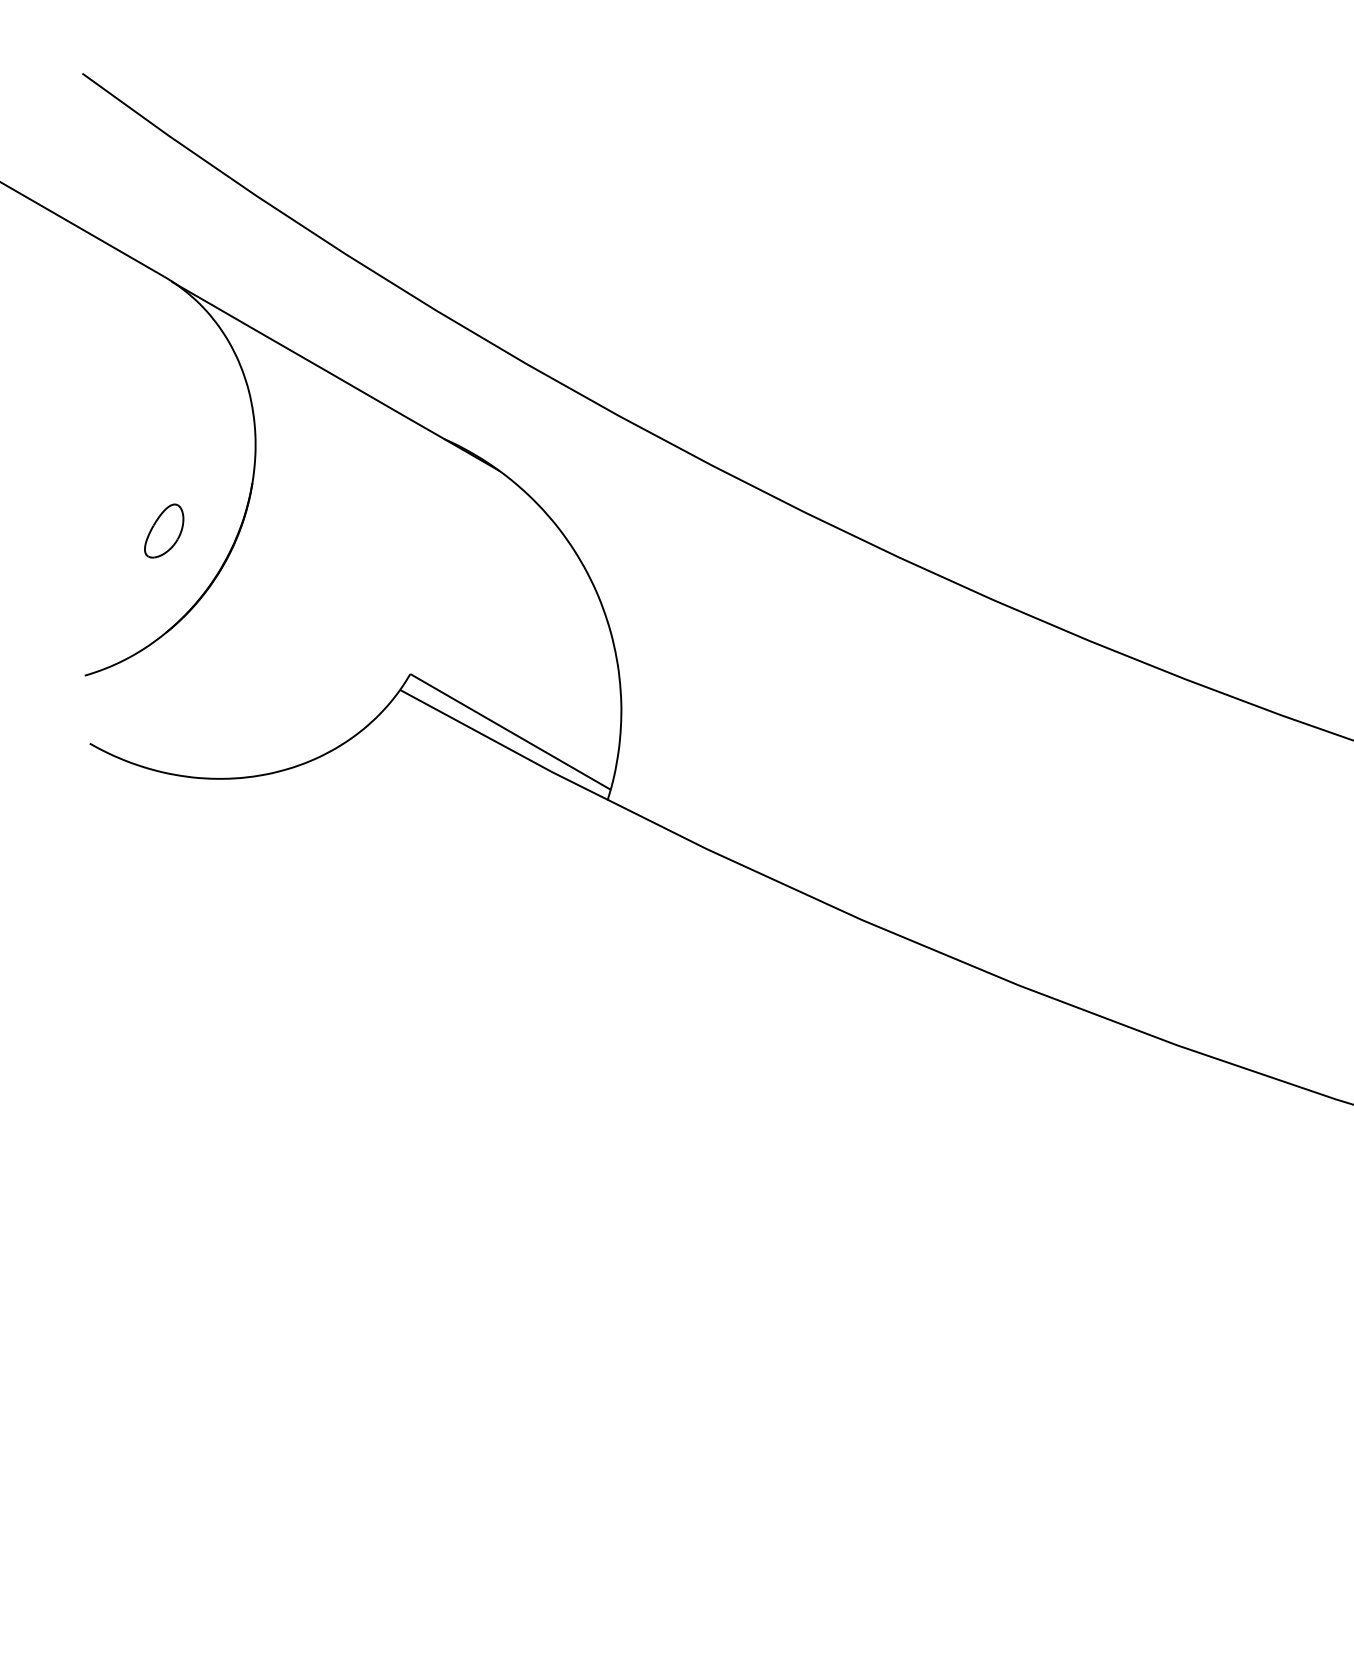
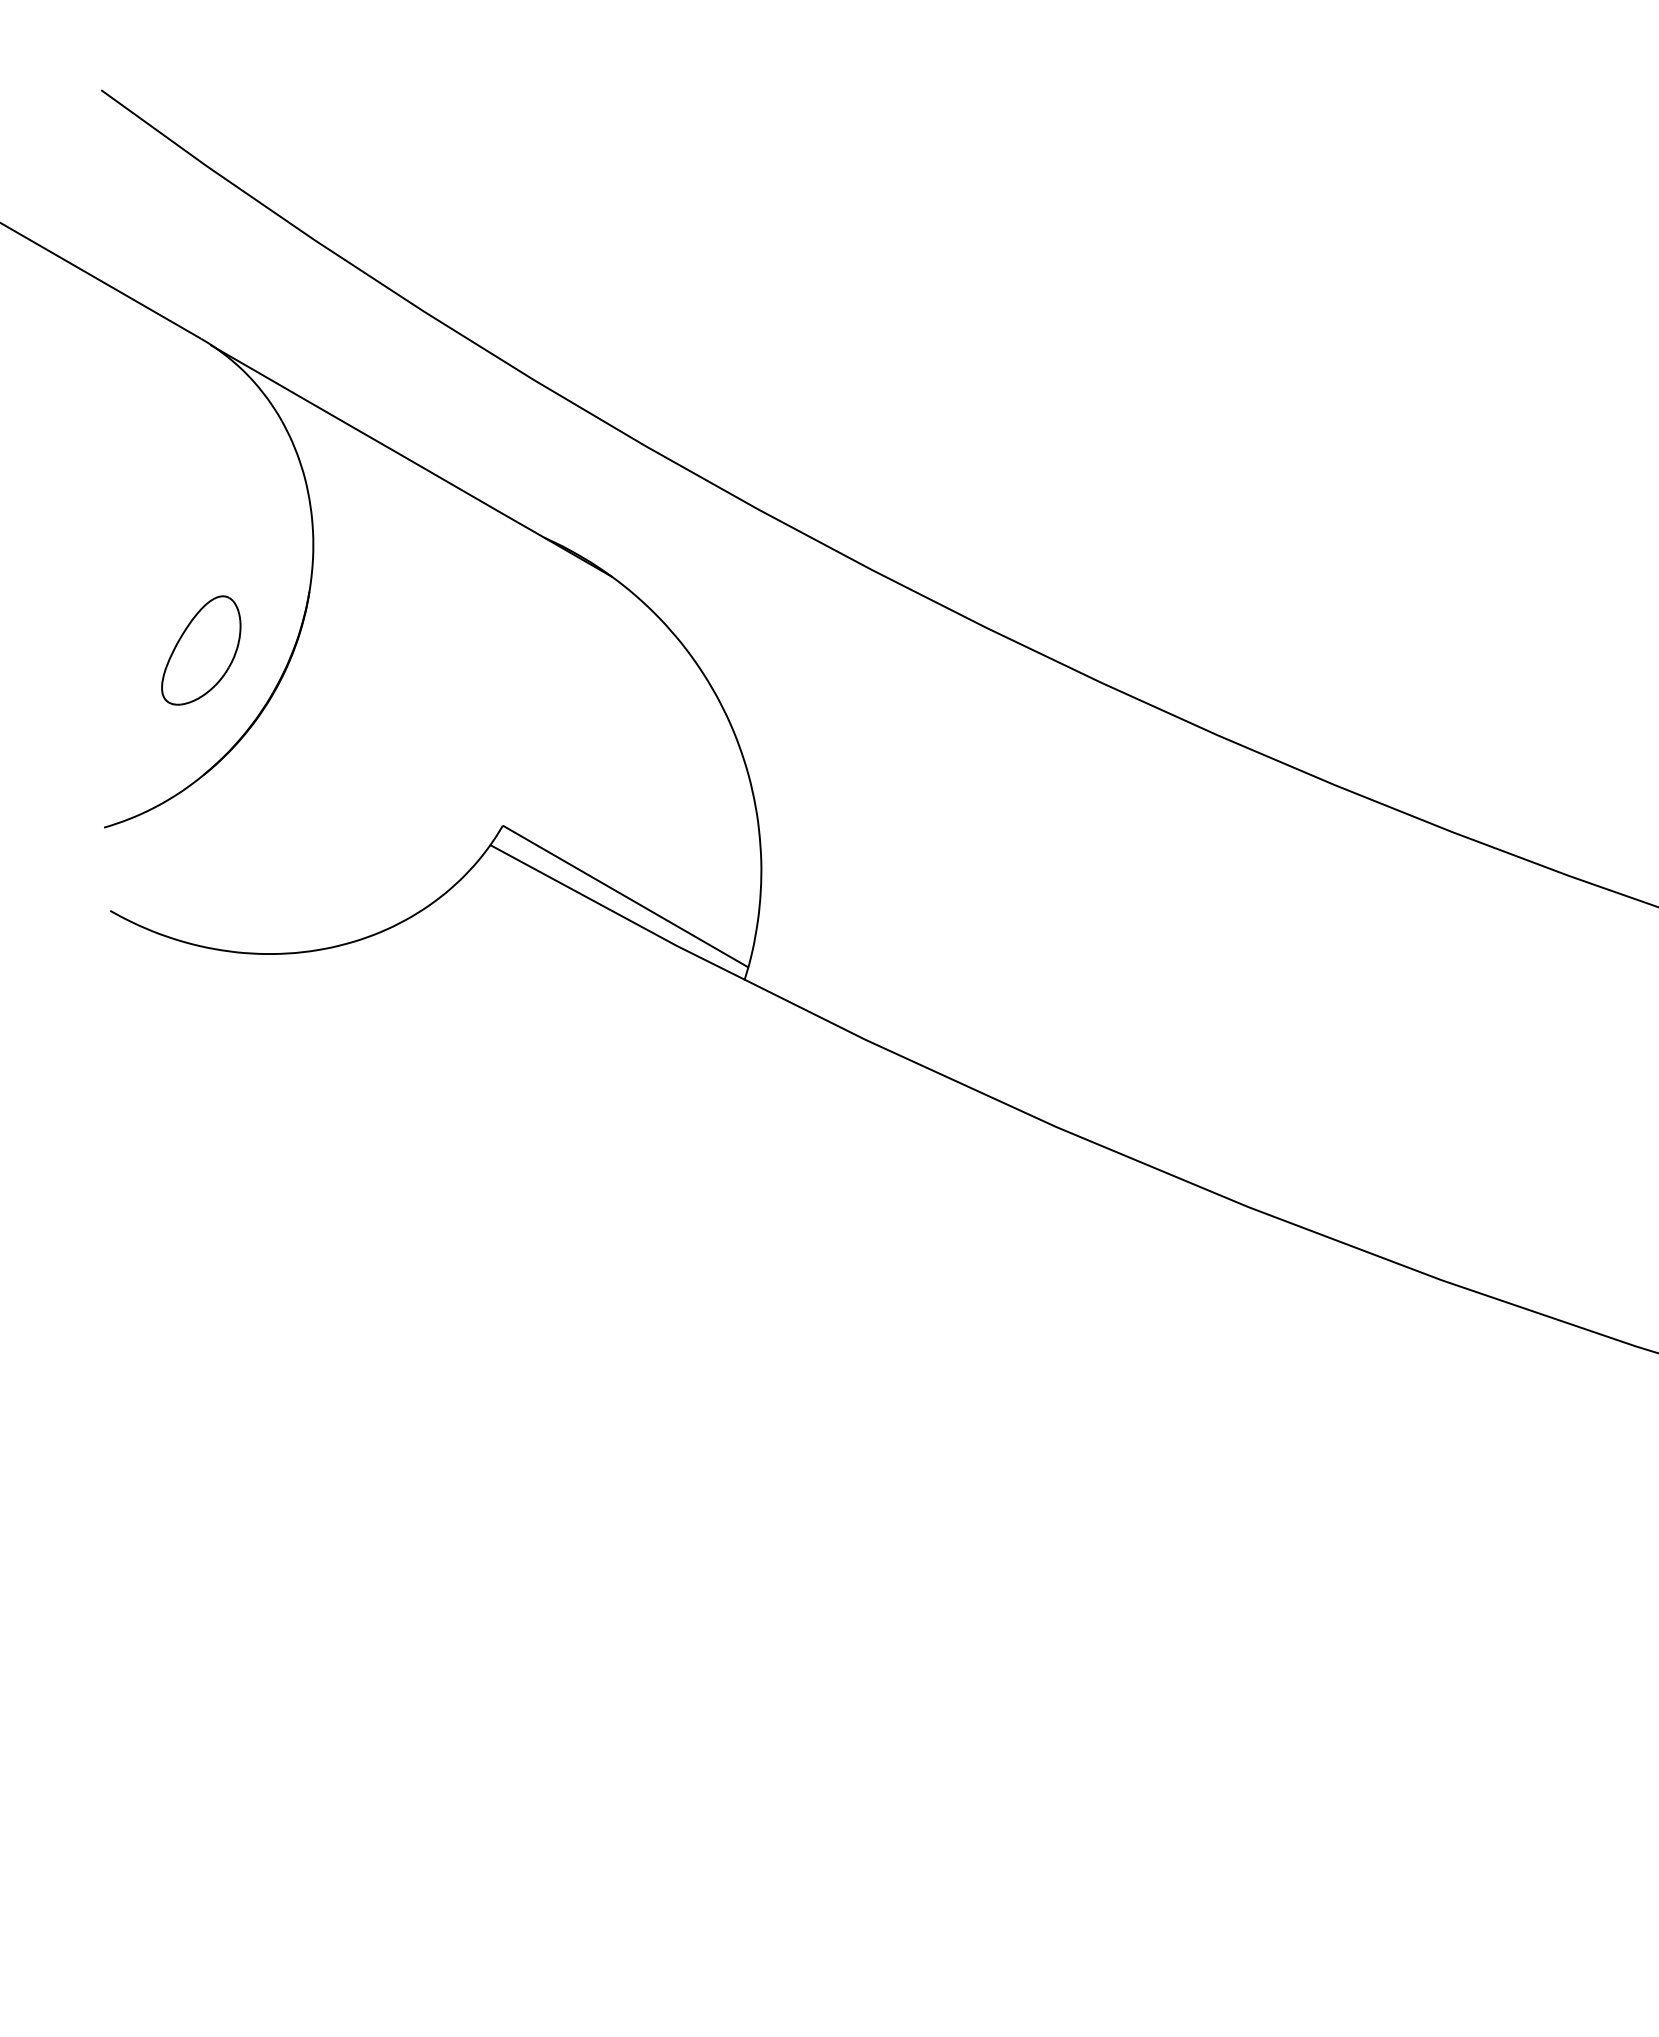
part: (164, 531) -> (201, 650), size x1.67

